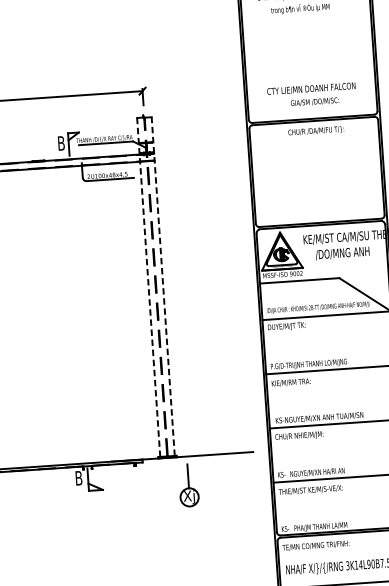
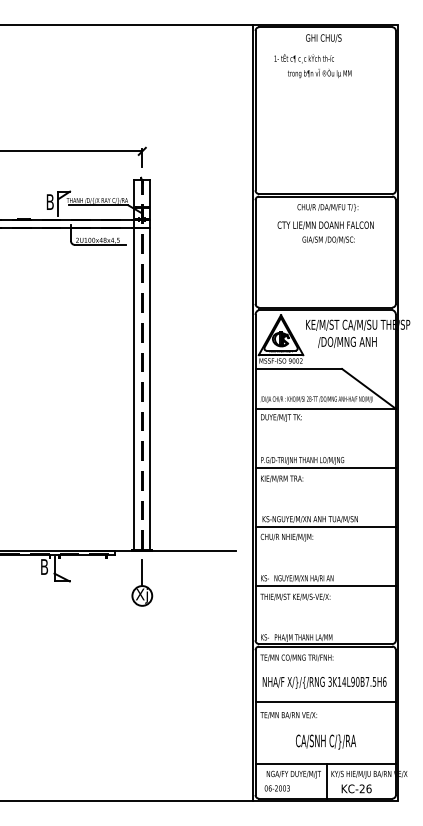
text: (311, 95) -> (325, 232), moved
line: (163, 286) -> (150, 365), dashed -> solid
line: (148, 287) -> (134, 364), dashed -> solid
part: (188, 485) -> (142, 582), moved

